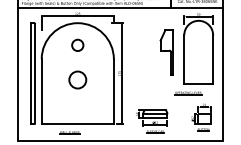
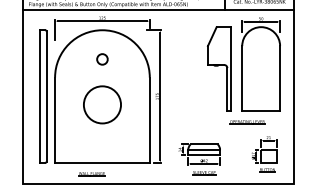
circle: (77, 45) -> (102, 59), size x0.71
part: (166, 52) -> (218, 68), size x1.43
circle: (77, 79) -> (102, 104), size x1.67

